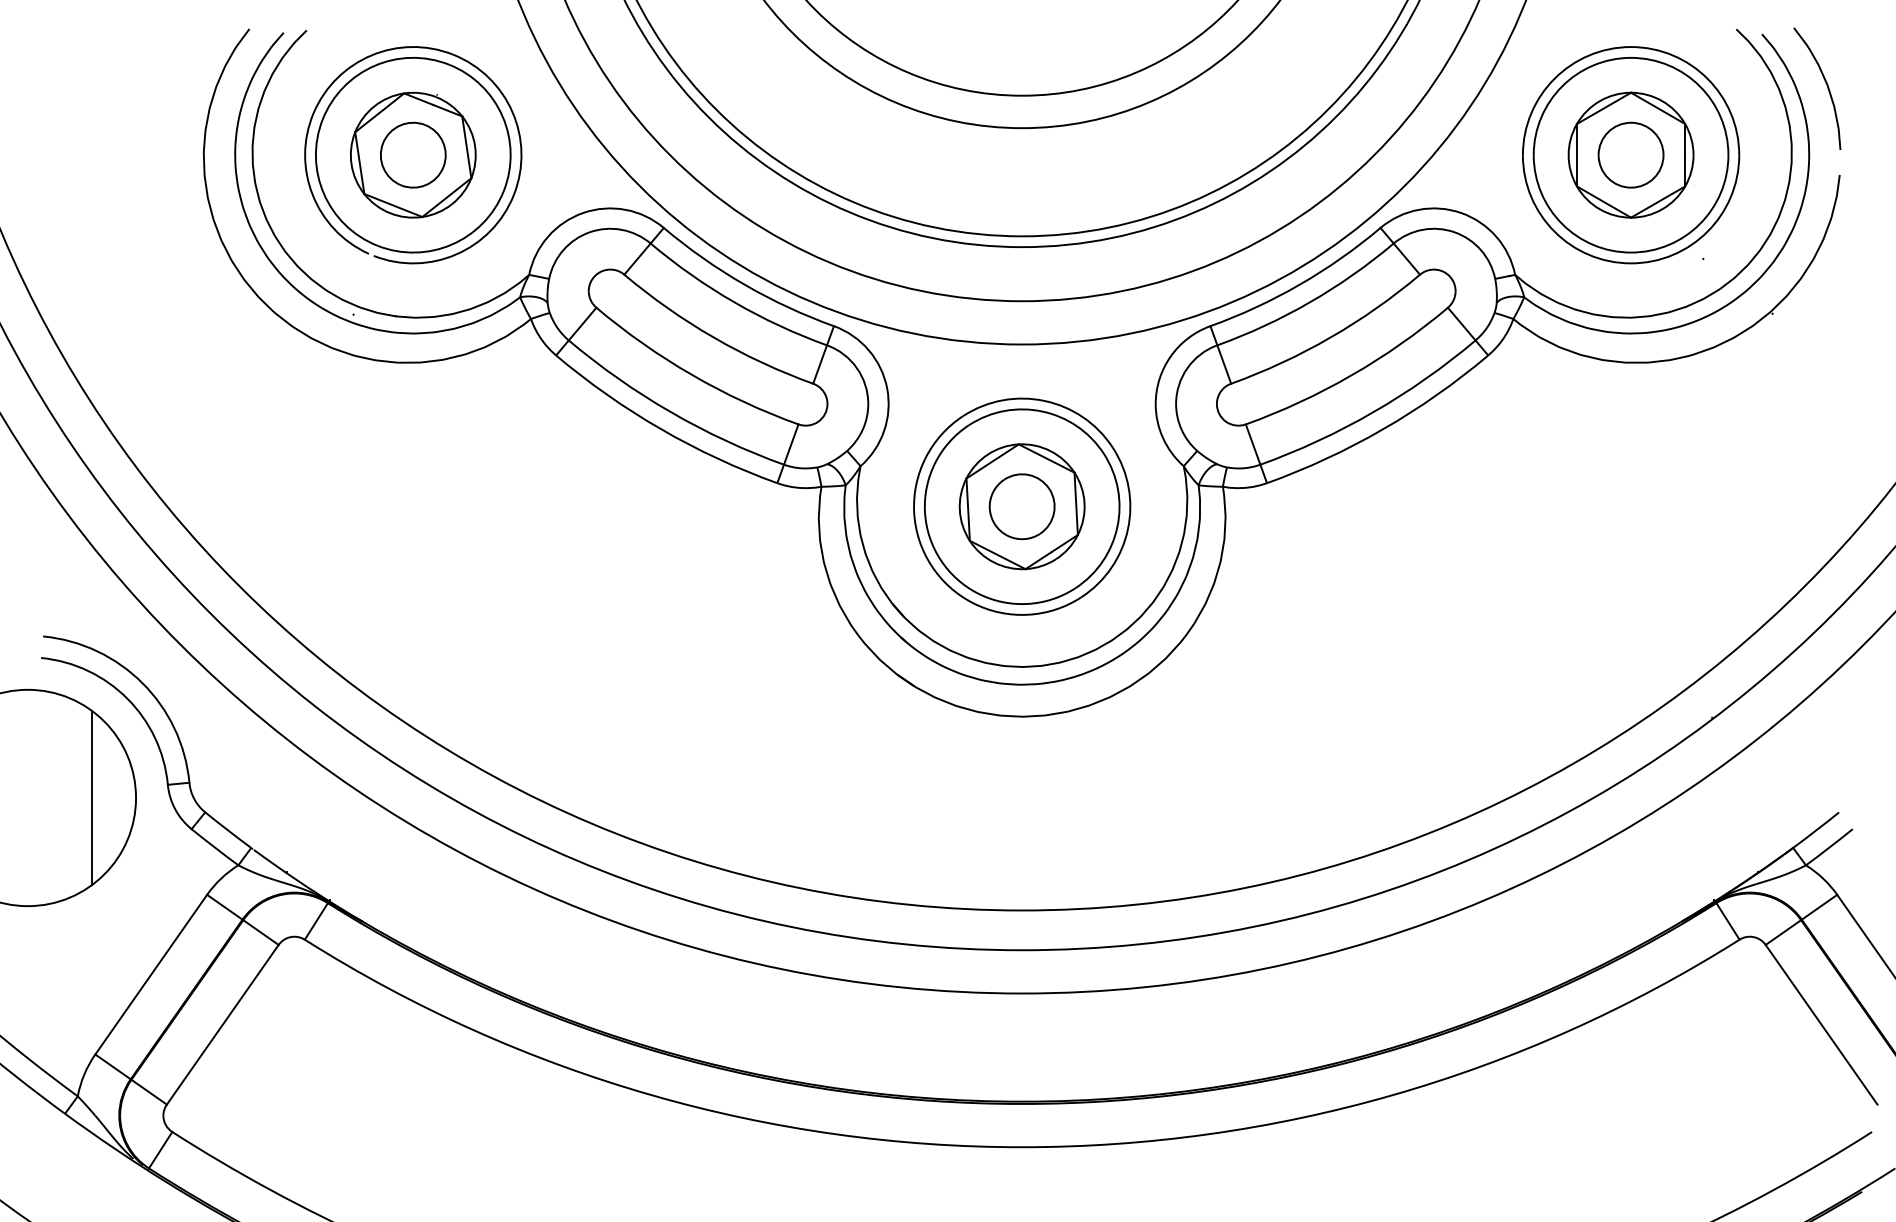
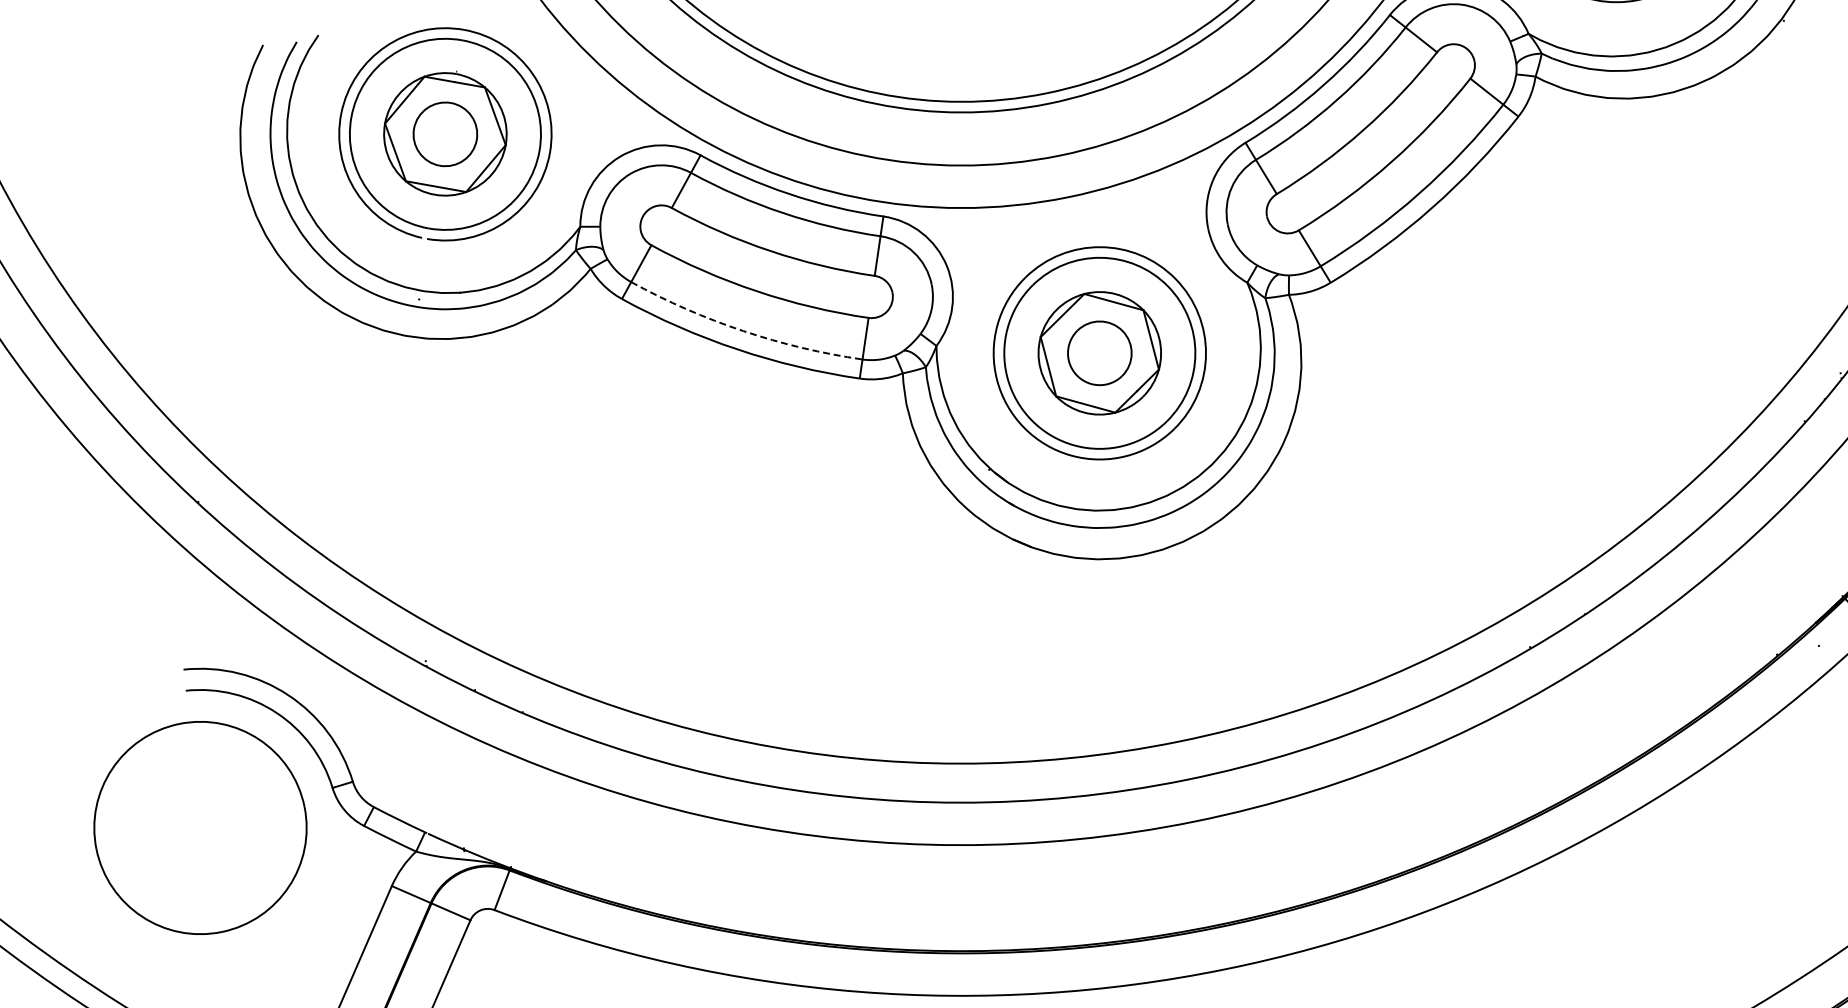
arc: (670, 412) -> (743, 331), solid -> dashed
line: (91, 797) -> (261, 815), removed

